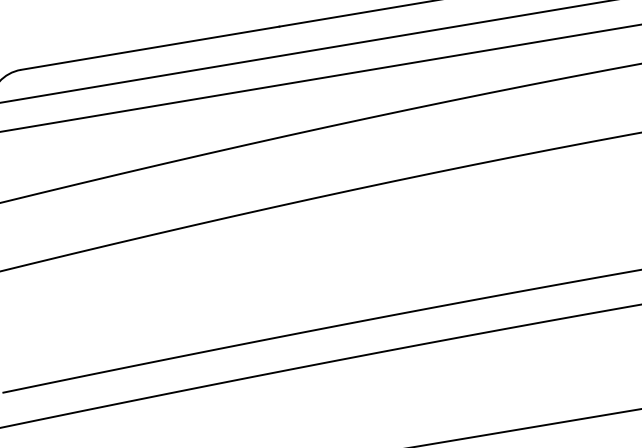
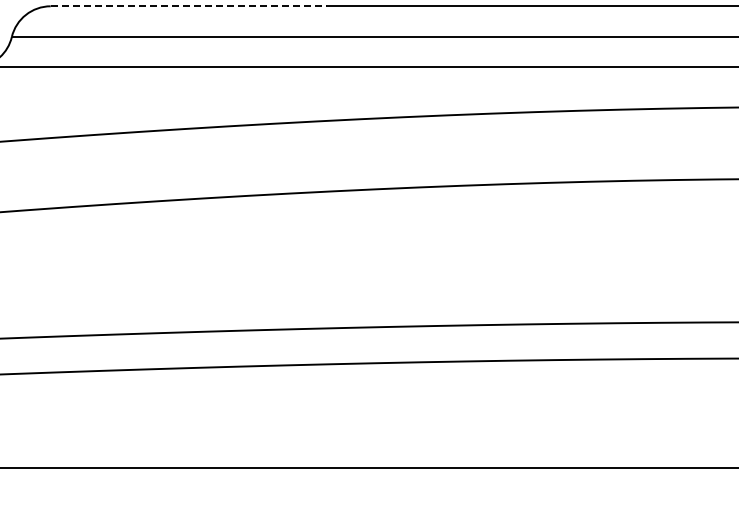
line: (150, 48) -> (189, 6), solid -> dashed

